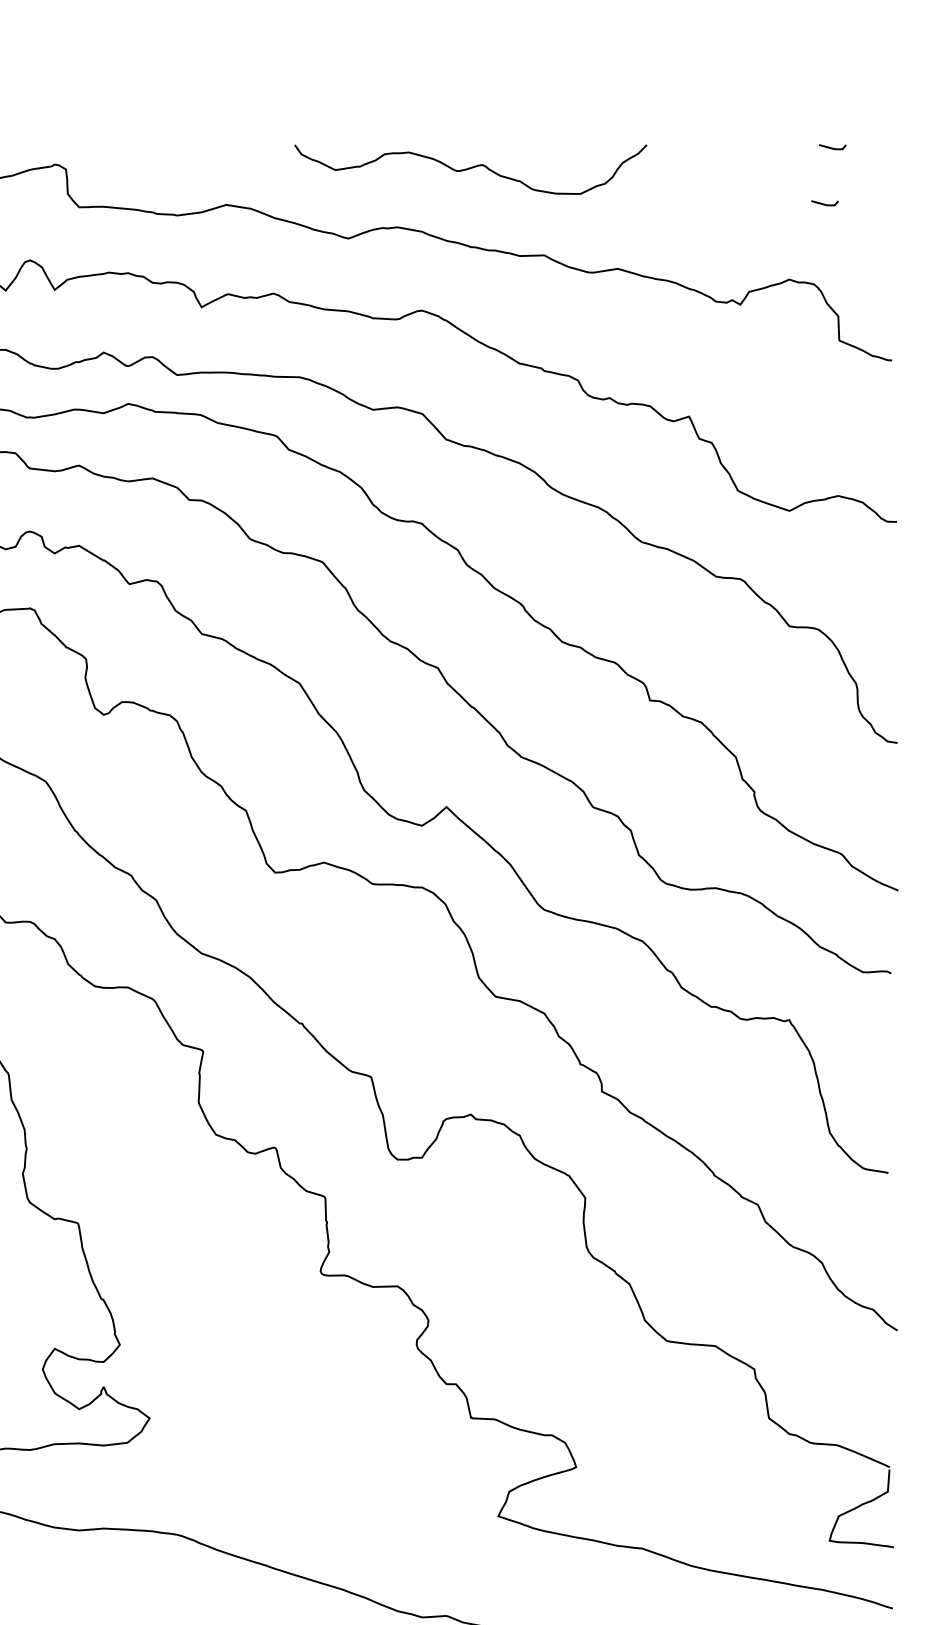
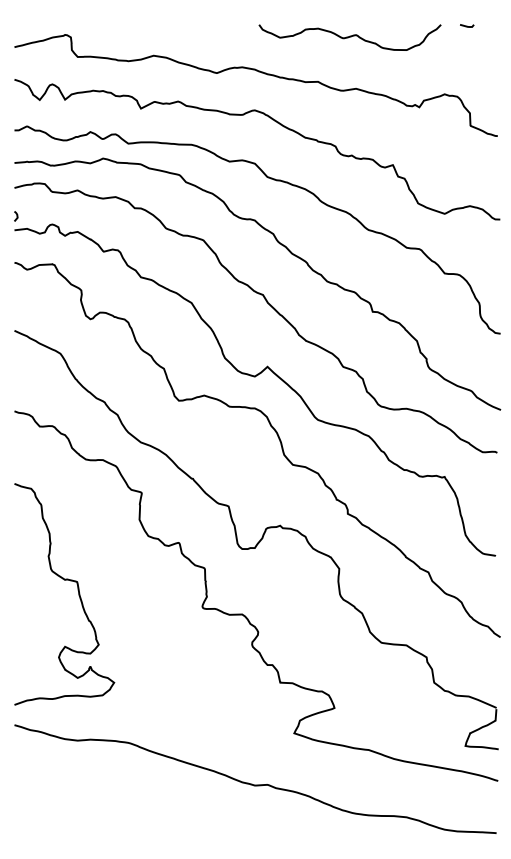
curve: (469, 169) -> (349, 37), moved
line: (825, 202) -> (463, 54), removed

